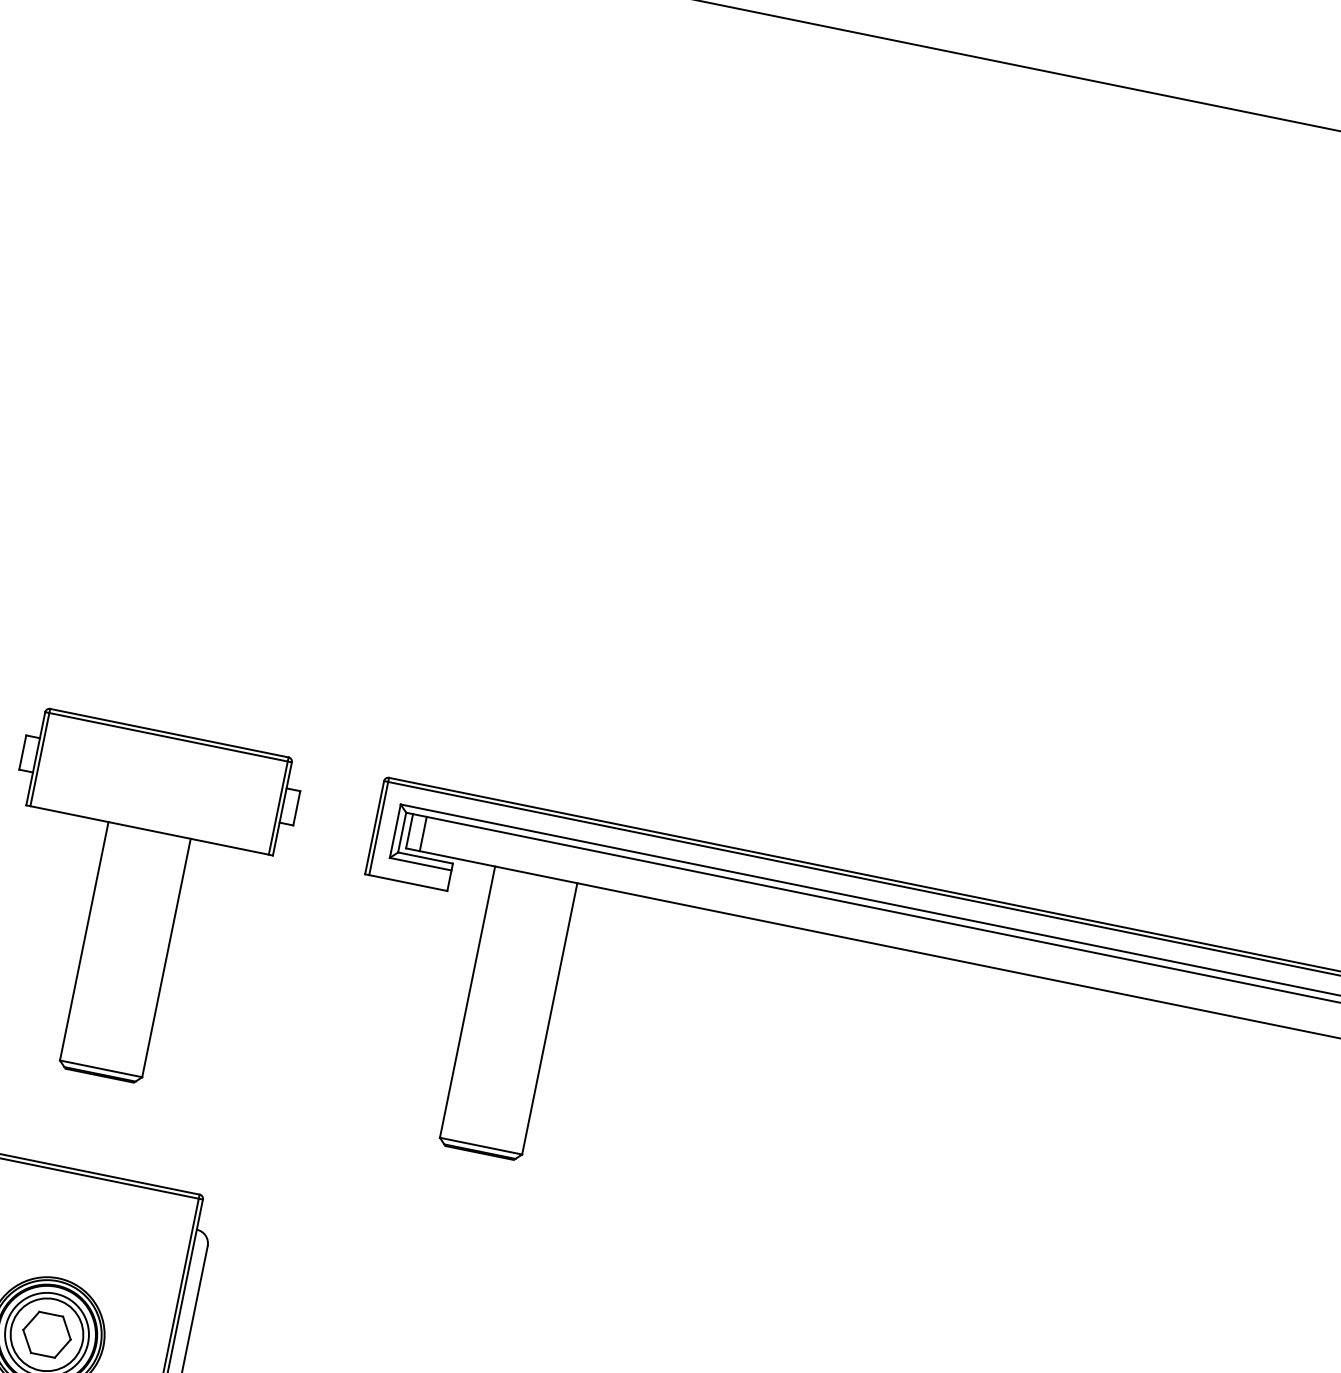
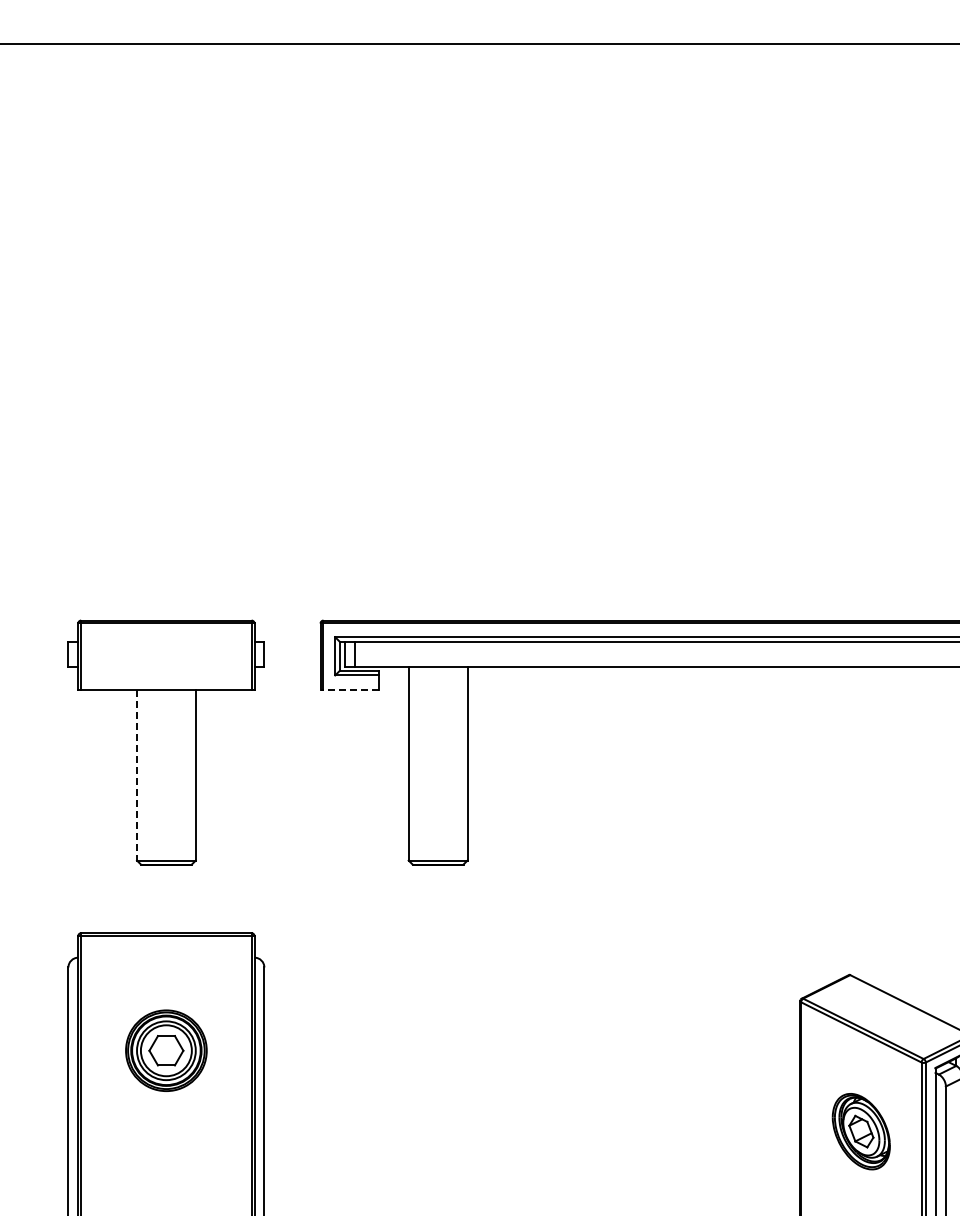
line: (405, 883) -> (349, 690), solid -> dashed
line: (84, 941) -> (137, 775), solid -> dashed

